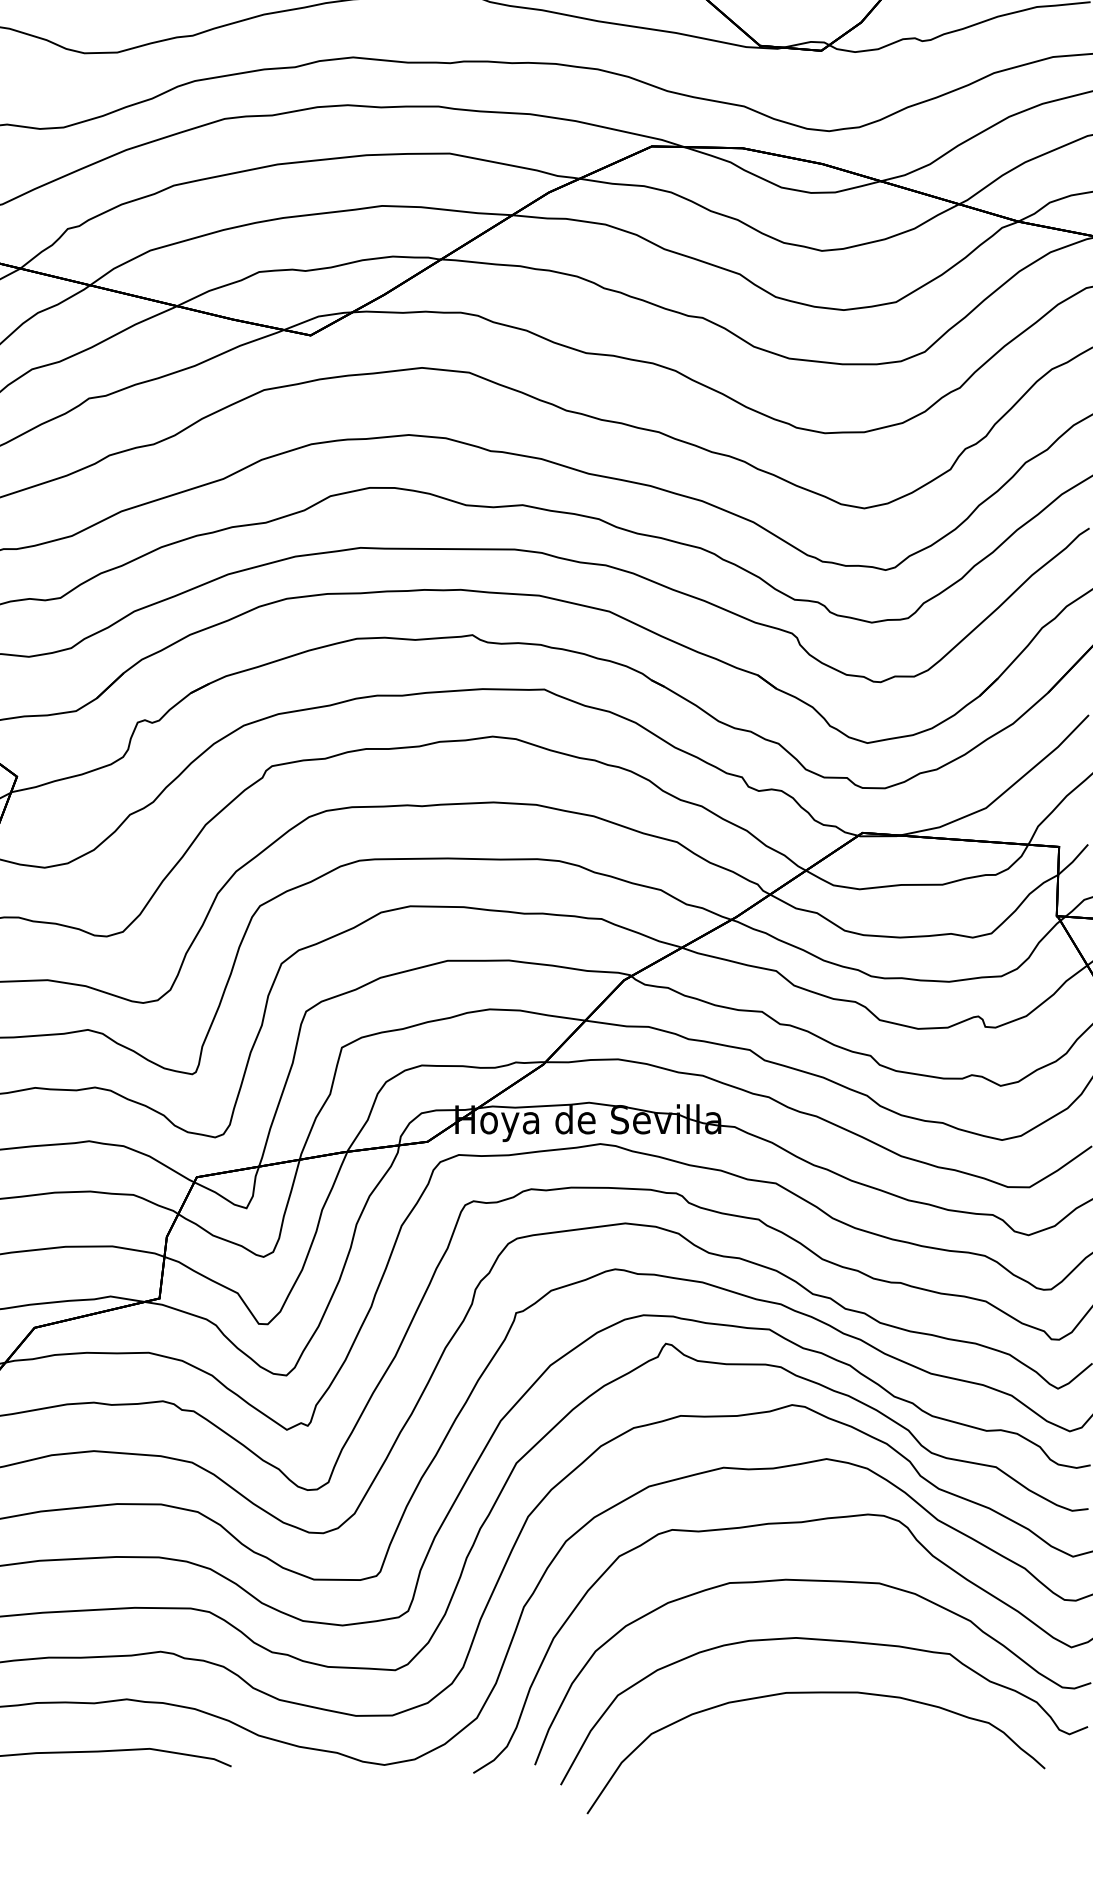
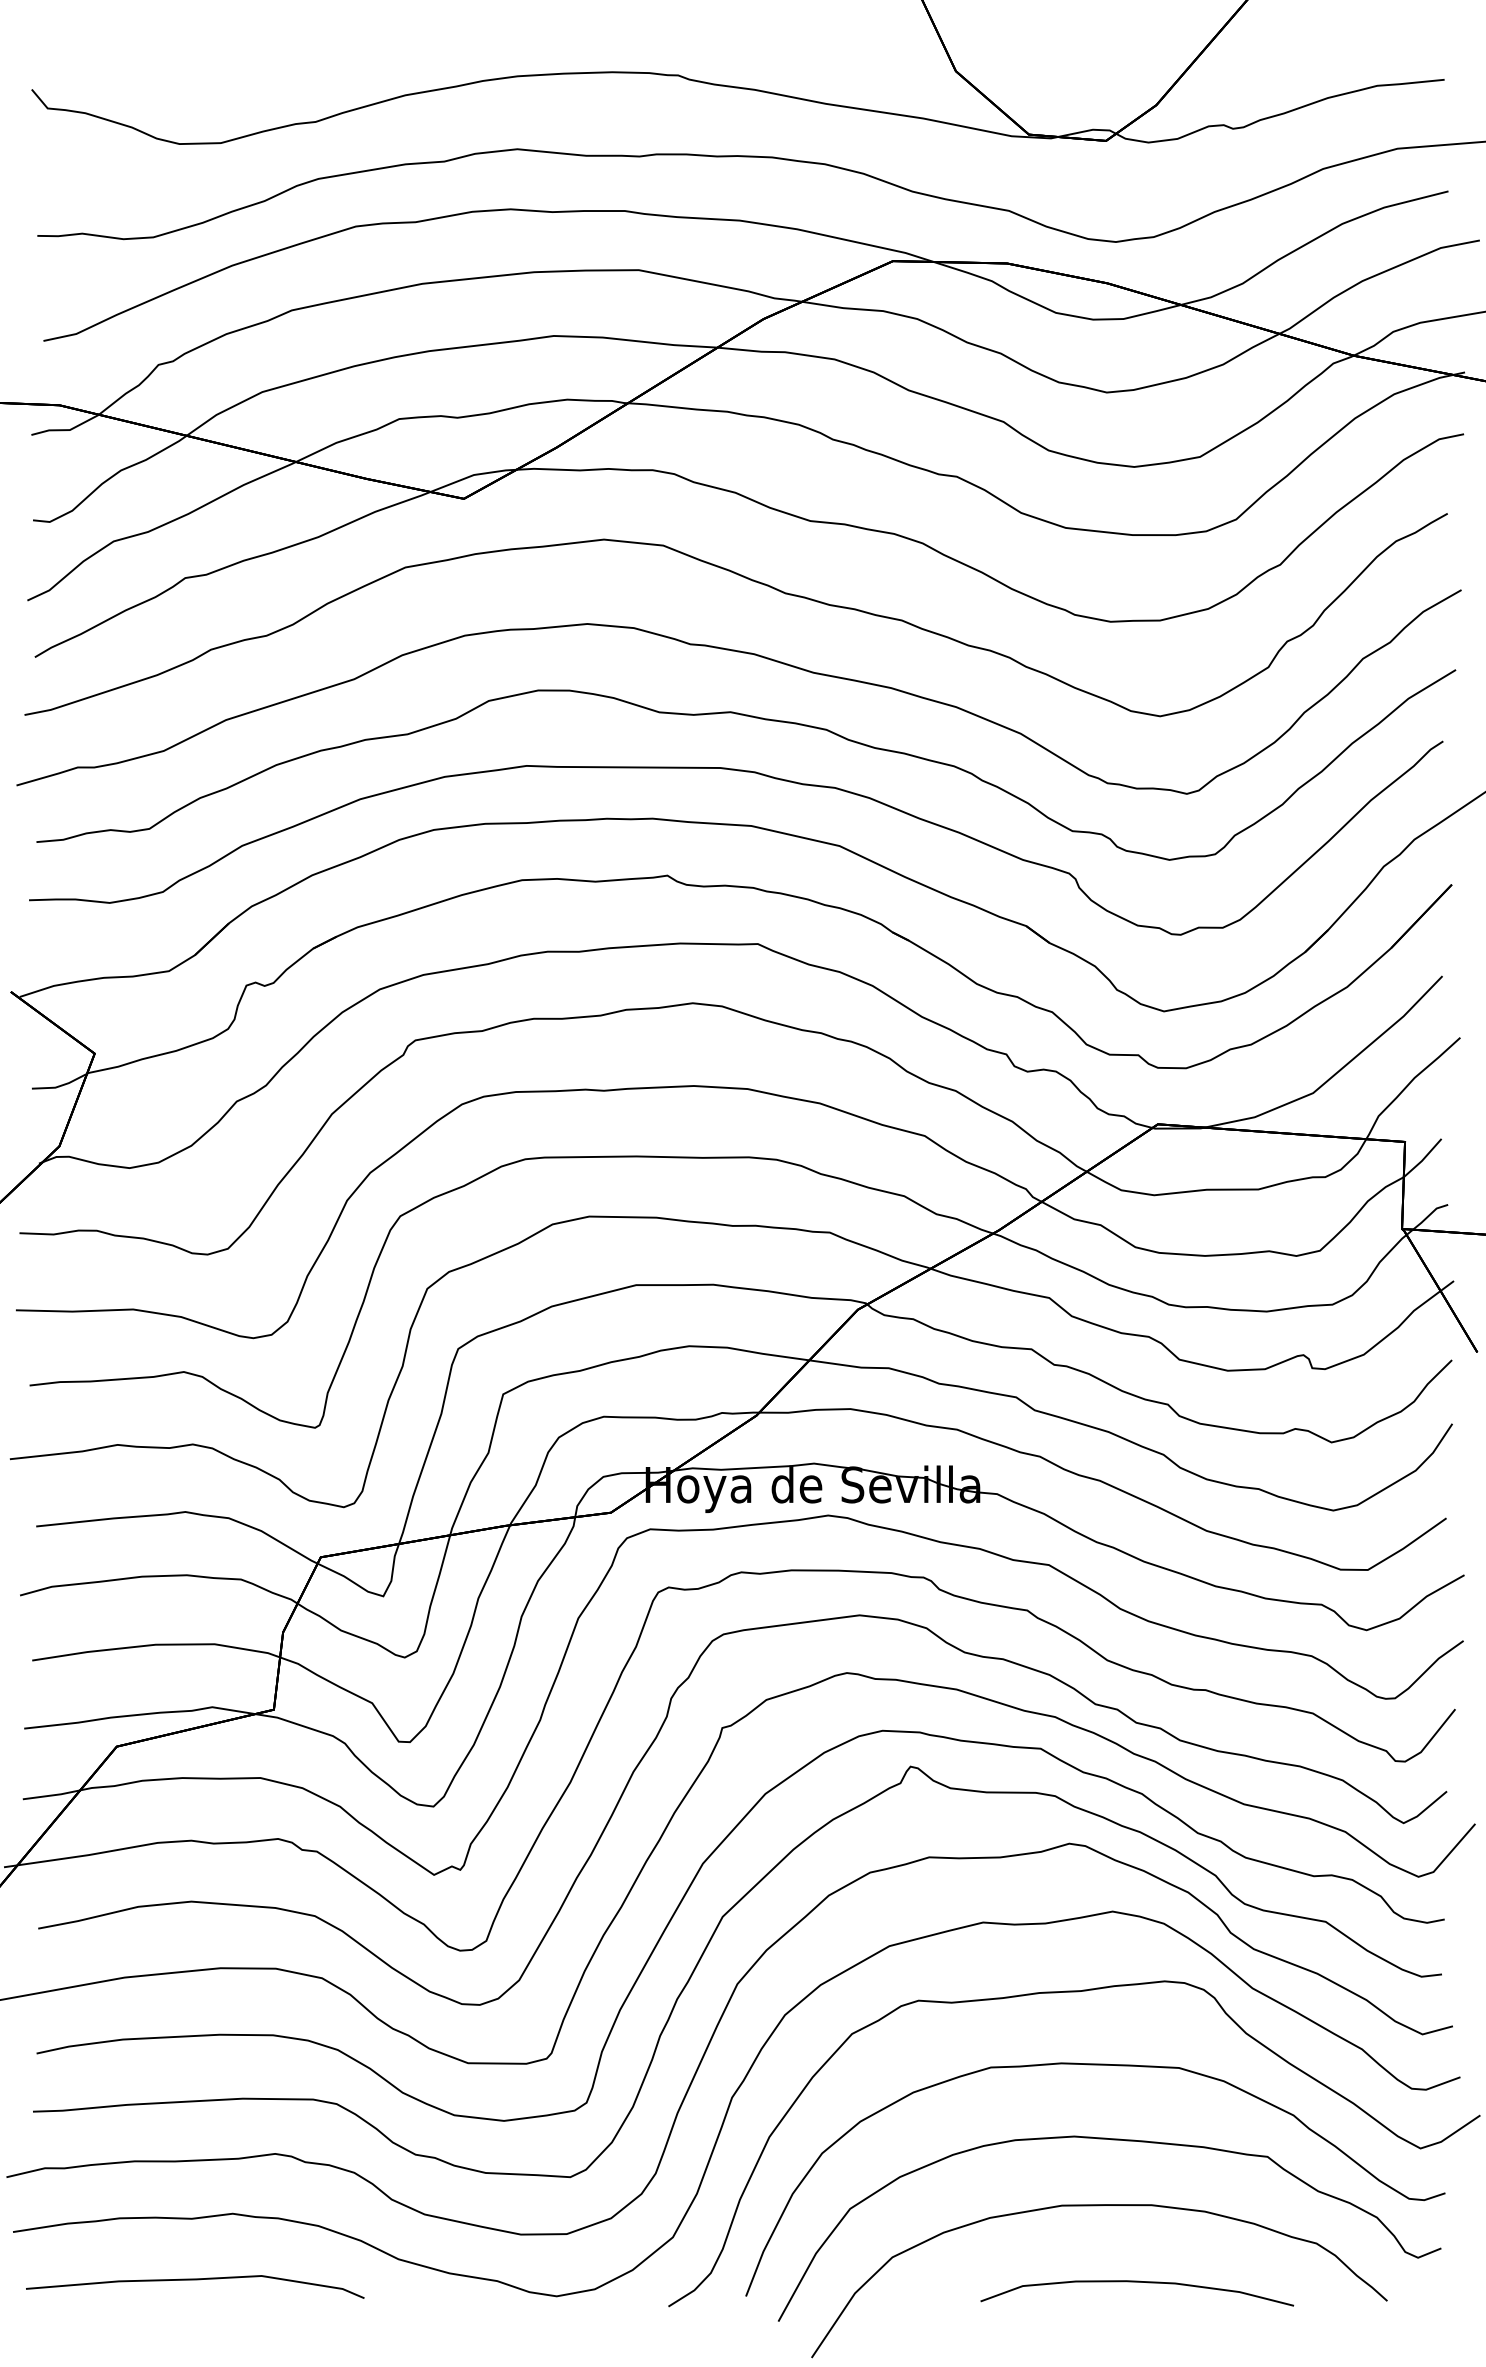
curve: (846, 1754) -> (1137, 2282), added

